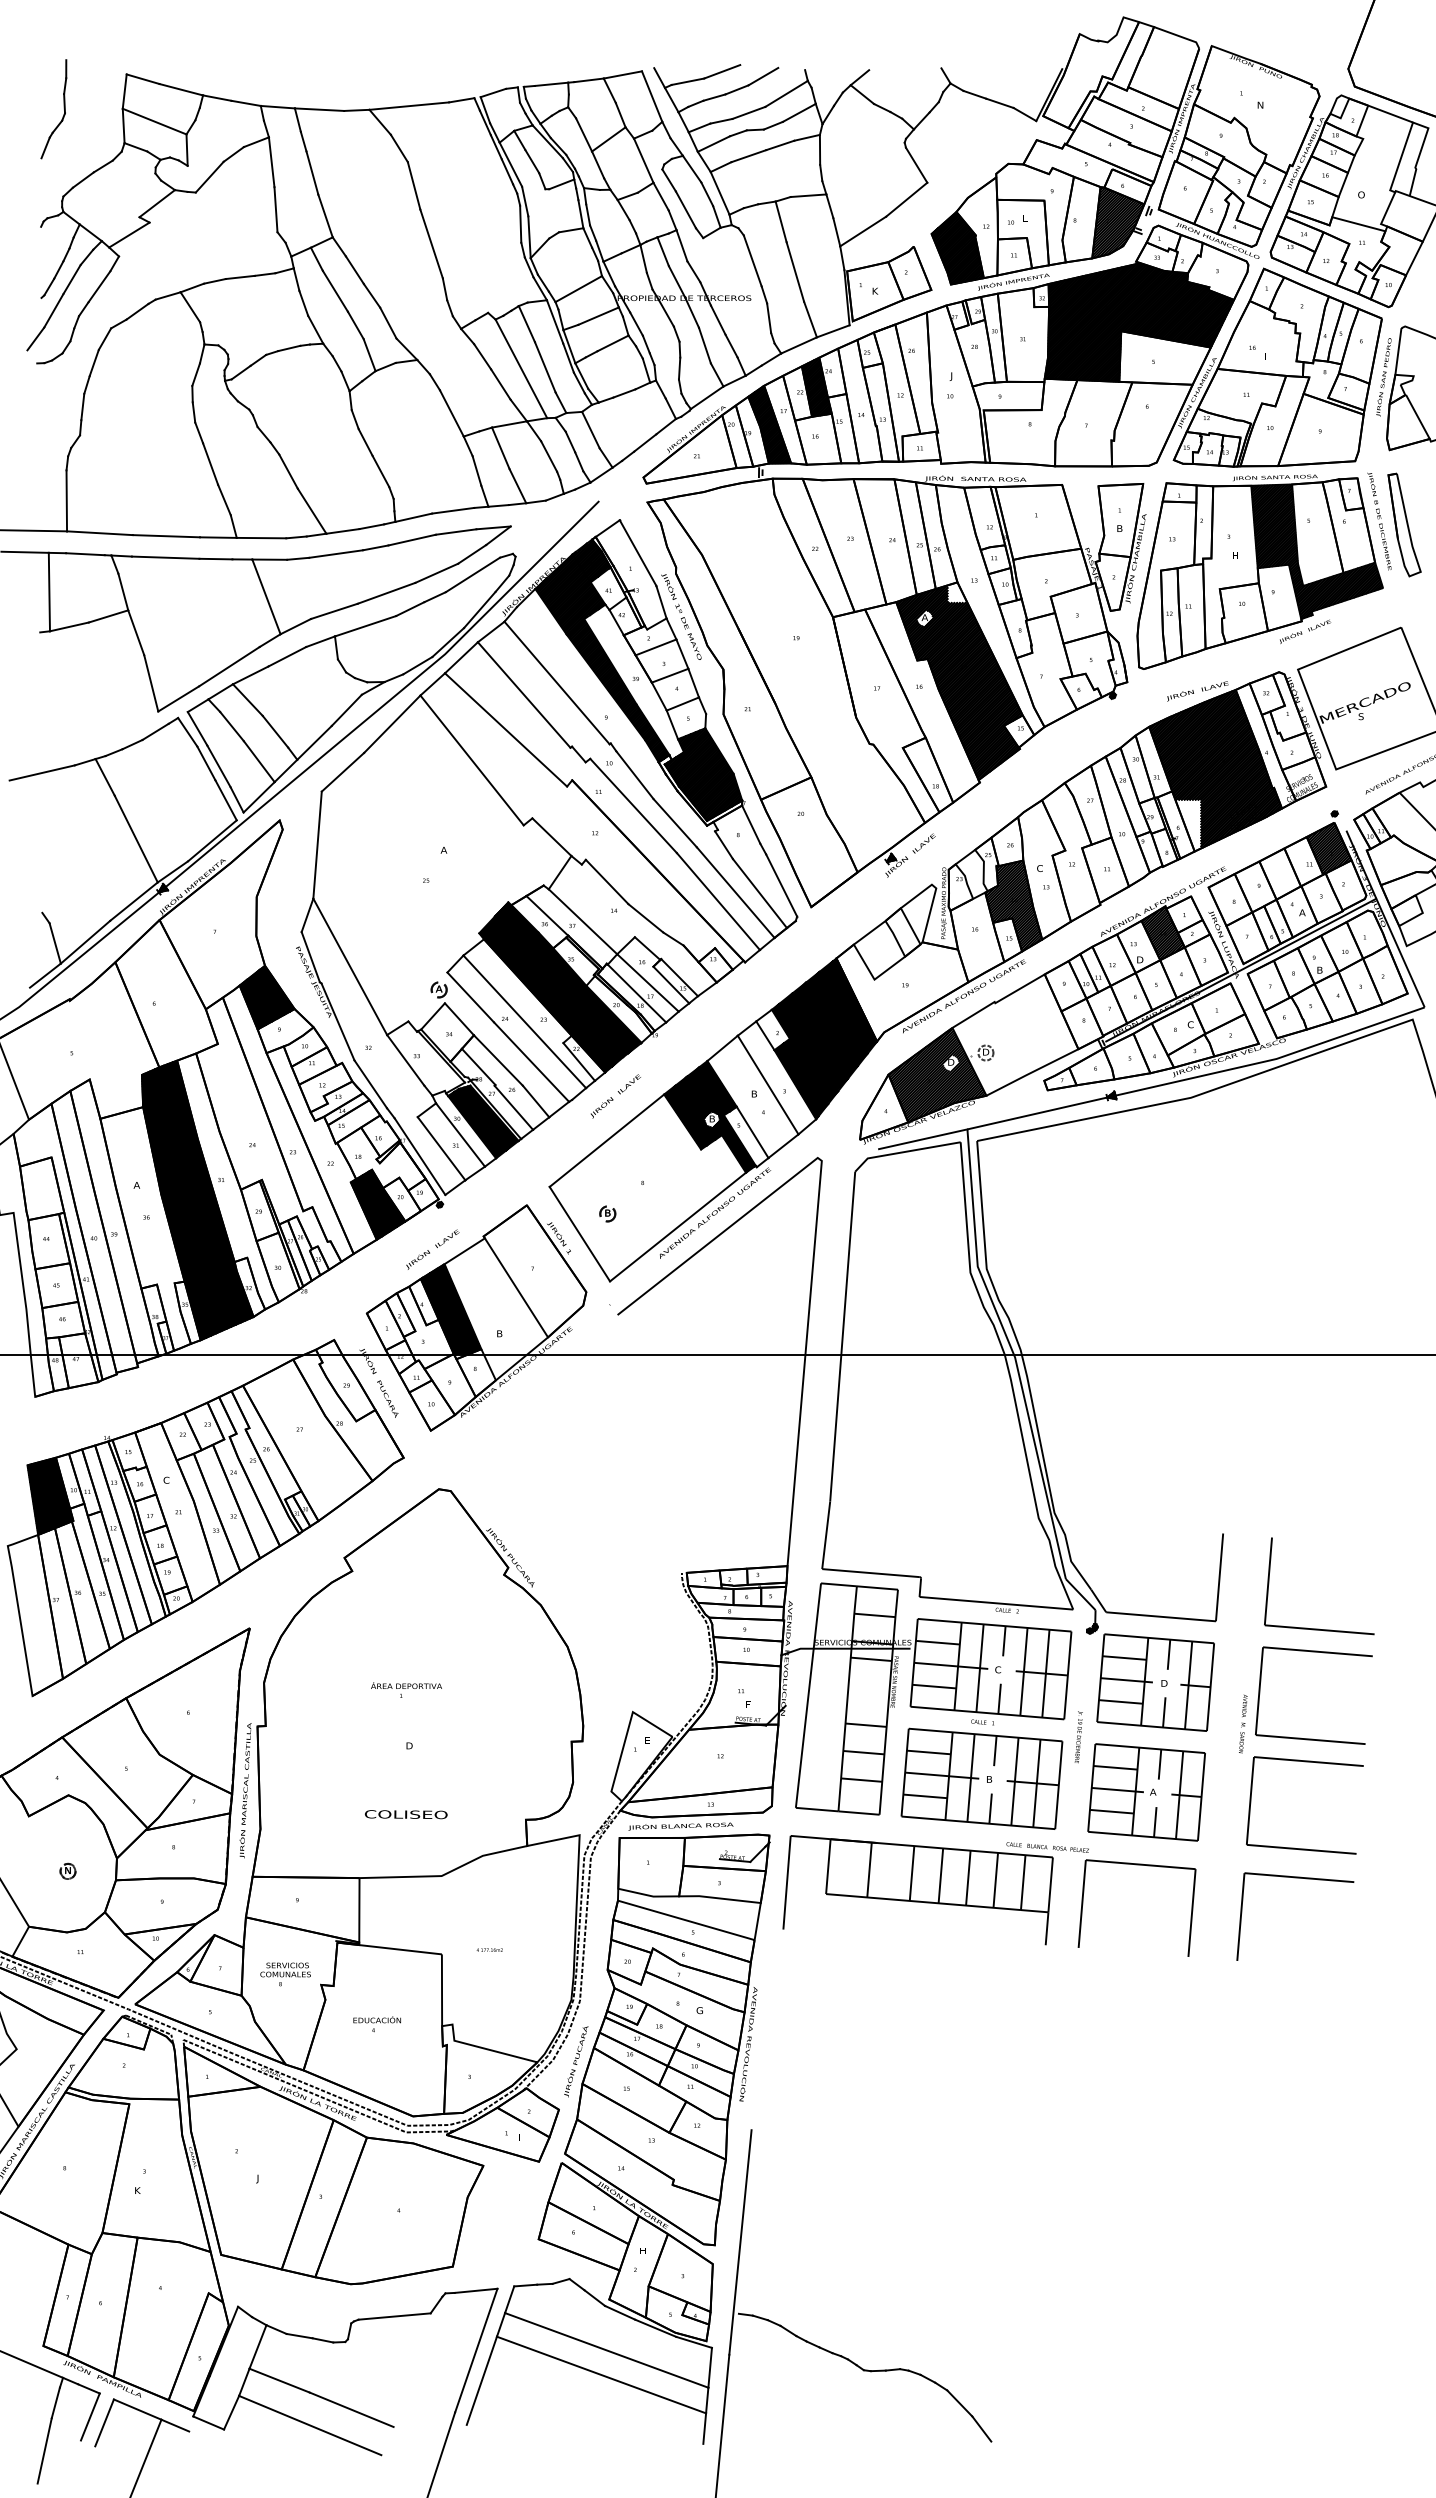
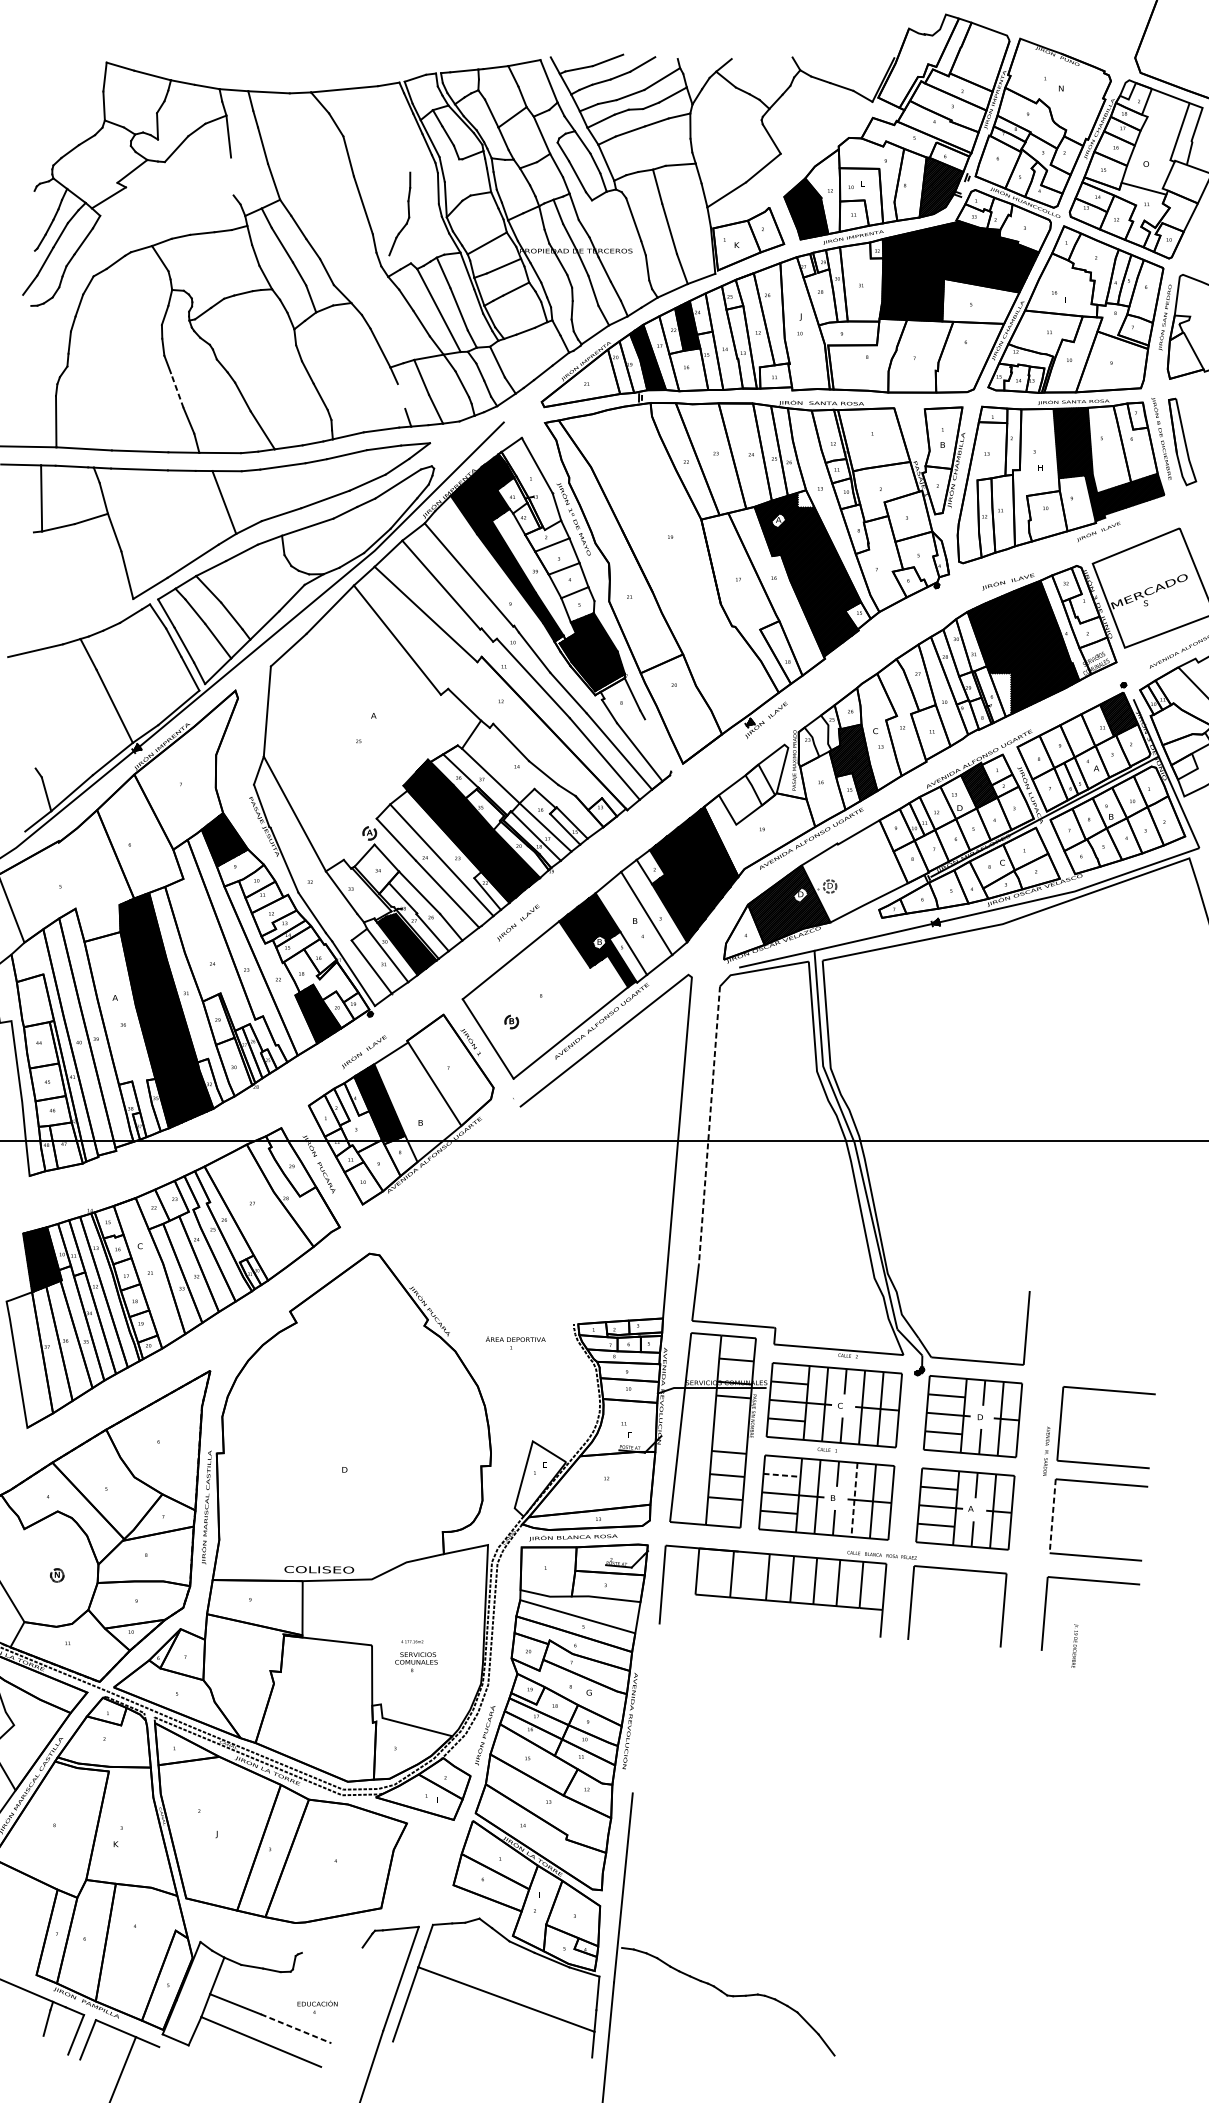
part: (63, 108) -> (407, 213), moved
line: (154, 121) -> (130, 102), removed
line: (275, 209) -> (231, 176), removed
line: (210, 463) -> (177, 390), solid -> dashed
line: (476, 470) -> (401, 396), removed
line: (781, 885) -> (657, 745), removed
line: (842, 1337) -> (709, 1126), solid -> dashed
part: (1319, 1628) -> (1110, 1371), removed
text: (406, 1689) -> (515, 1342), moved
text: (1078, 1737) -> (1074, 1646), moved
line: (929, 1752) -> (782, 1475), solid -> dashed
line: (1014, 1782) -> (854, 1500), solid -> dashed
line: (1250, 1801) -> (1052, 1516), solid -> dashed
text: (406, 1814) -> (319, 1569), moved
text: (285, 1974) -> (416, 1662), moved
text: (376, 2024) -> (316, 2007), moved
line: (394, 2316) -> (332, 1950), removed
line: (606, 2350) -> (510, 1978), removed
line: (352, 2410) -> (296, 2029), solid -> dashed
line: (44, 2450) -> (37, 2063), removed

